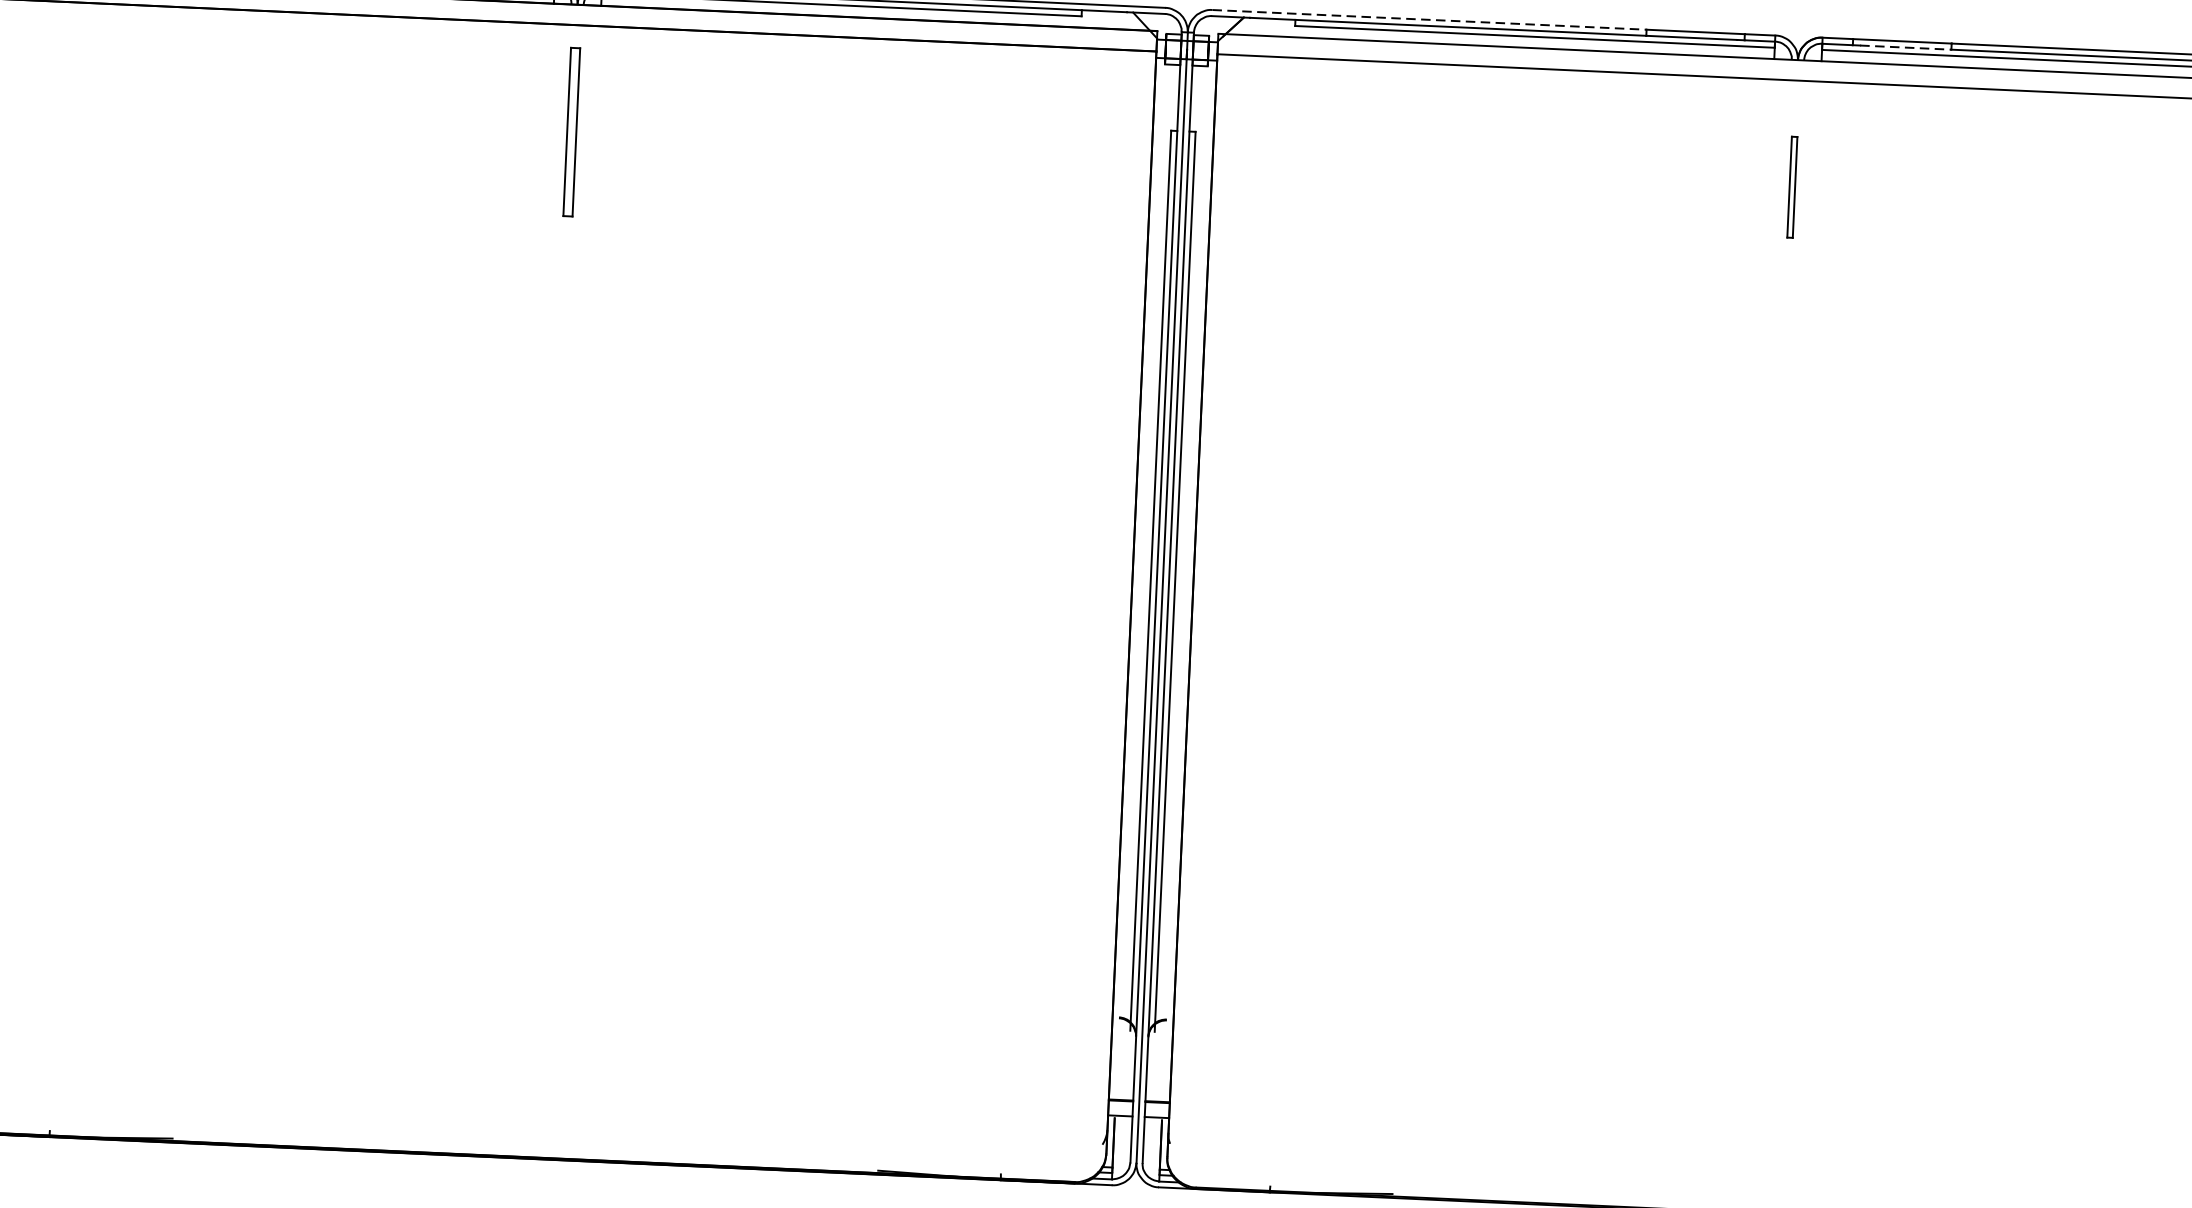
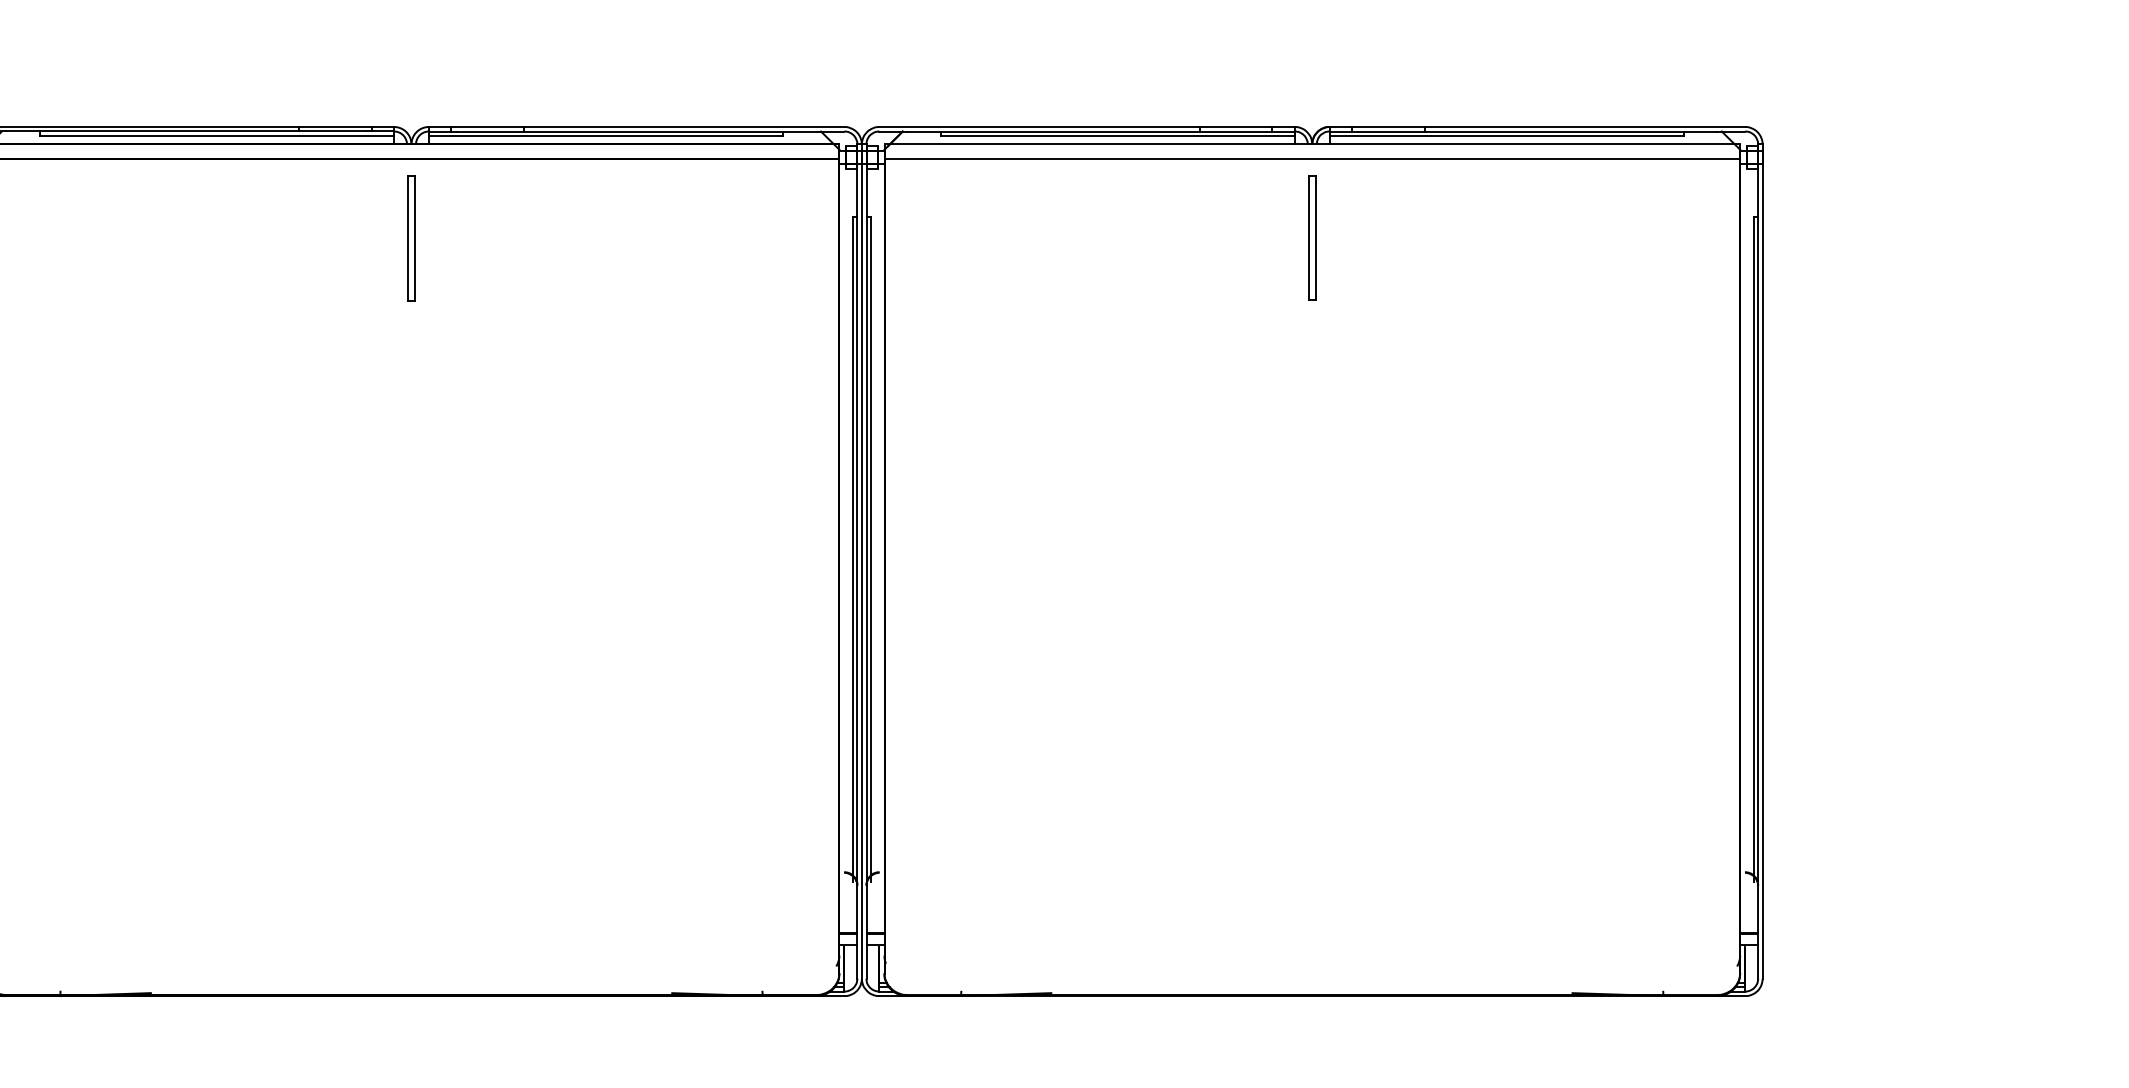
line: (1430, 20) -> (1040, 127), dashed -> solid
line: (1906, 47) -> (1391, 131), dashed -> solid
part: (1792, 186) -> (1312, 237), size x1.67

